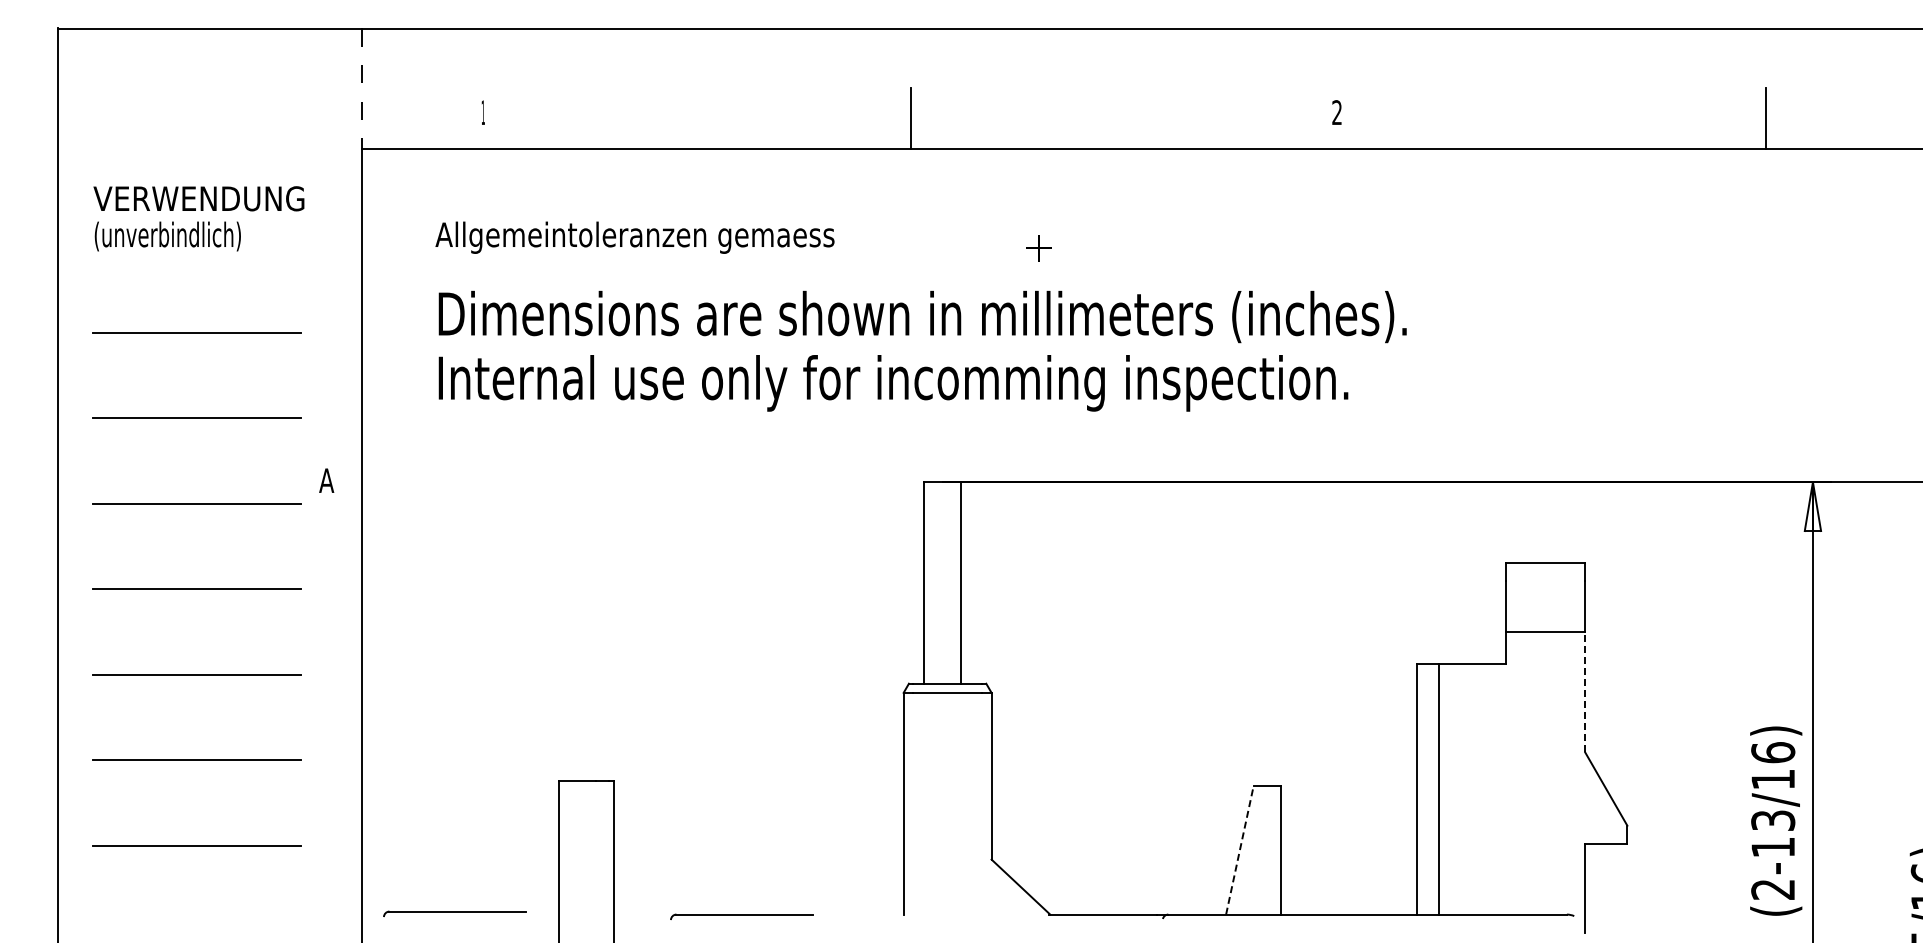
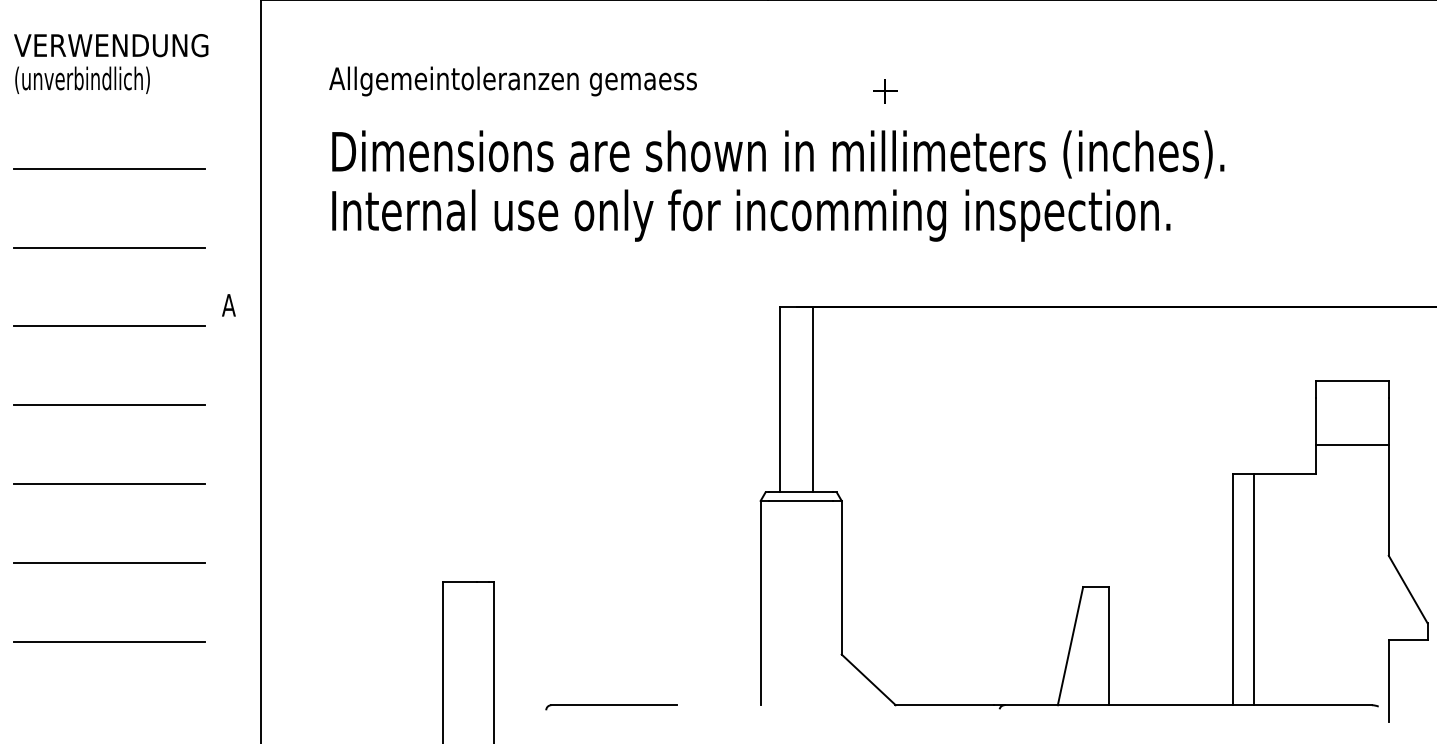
line: (1585, 691) -> (1389, 499), dashed -> solid
line: (1239, 850) -> (1070, 646), dashed -> solid
part: (454, 913) -> (346, 704), removed

